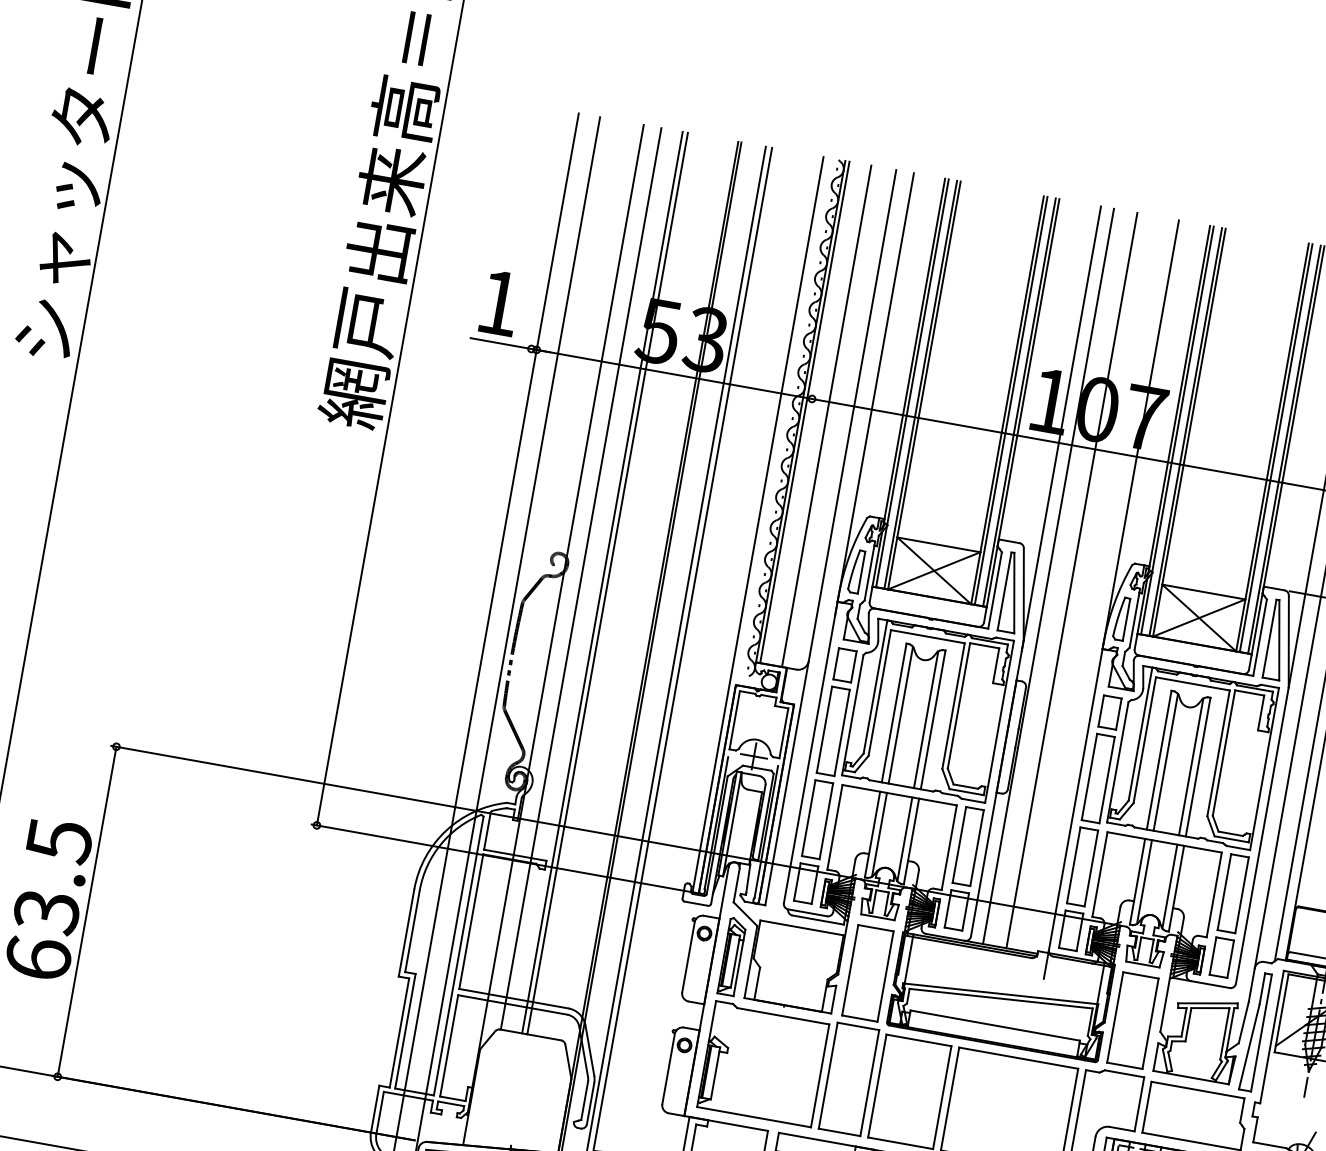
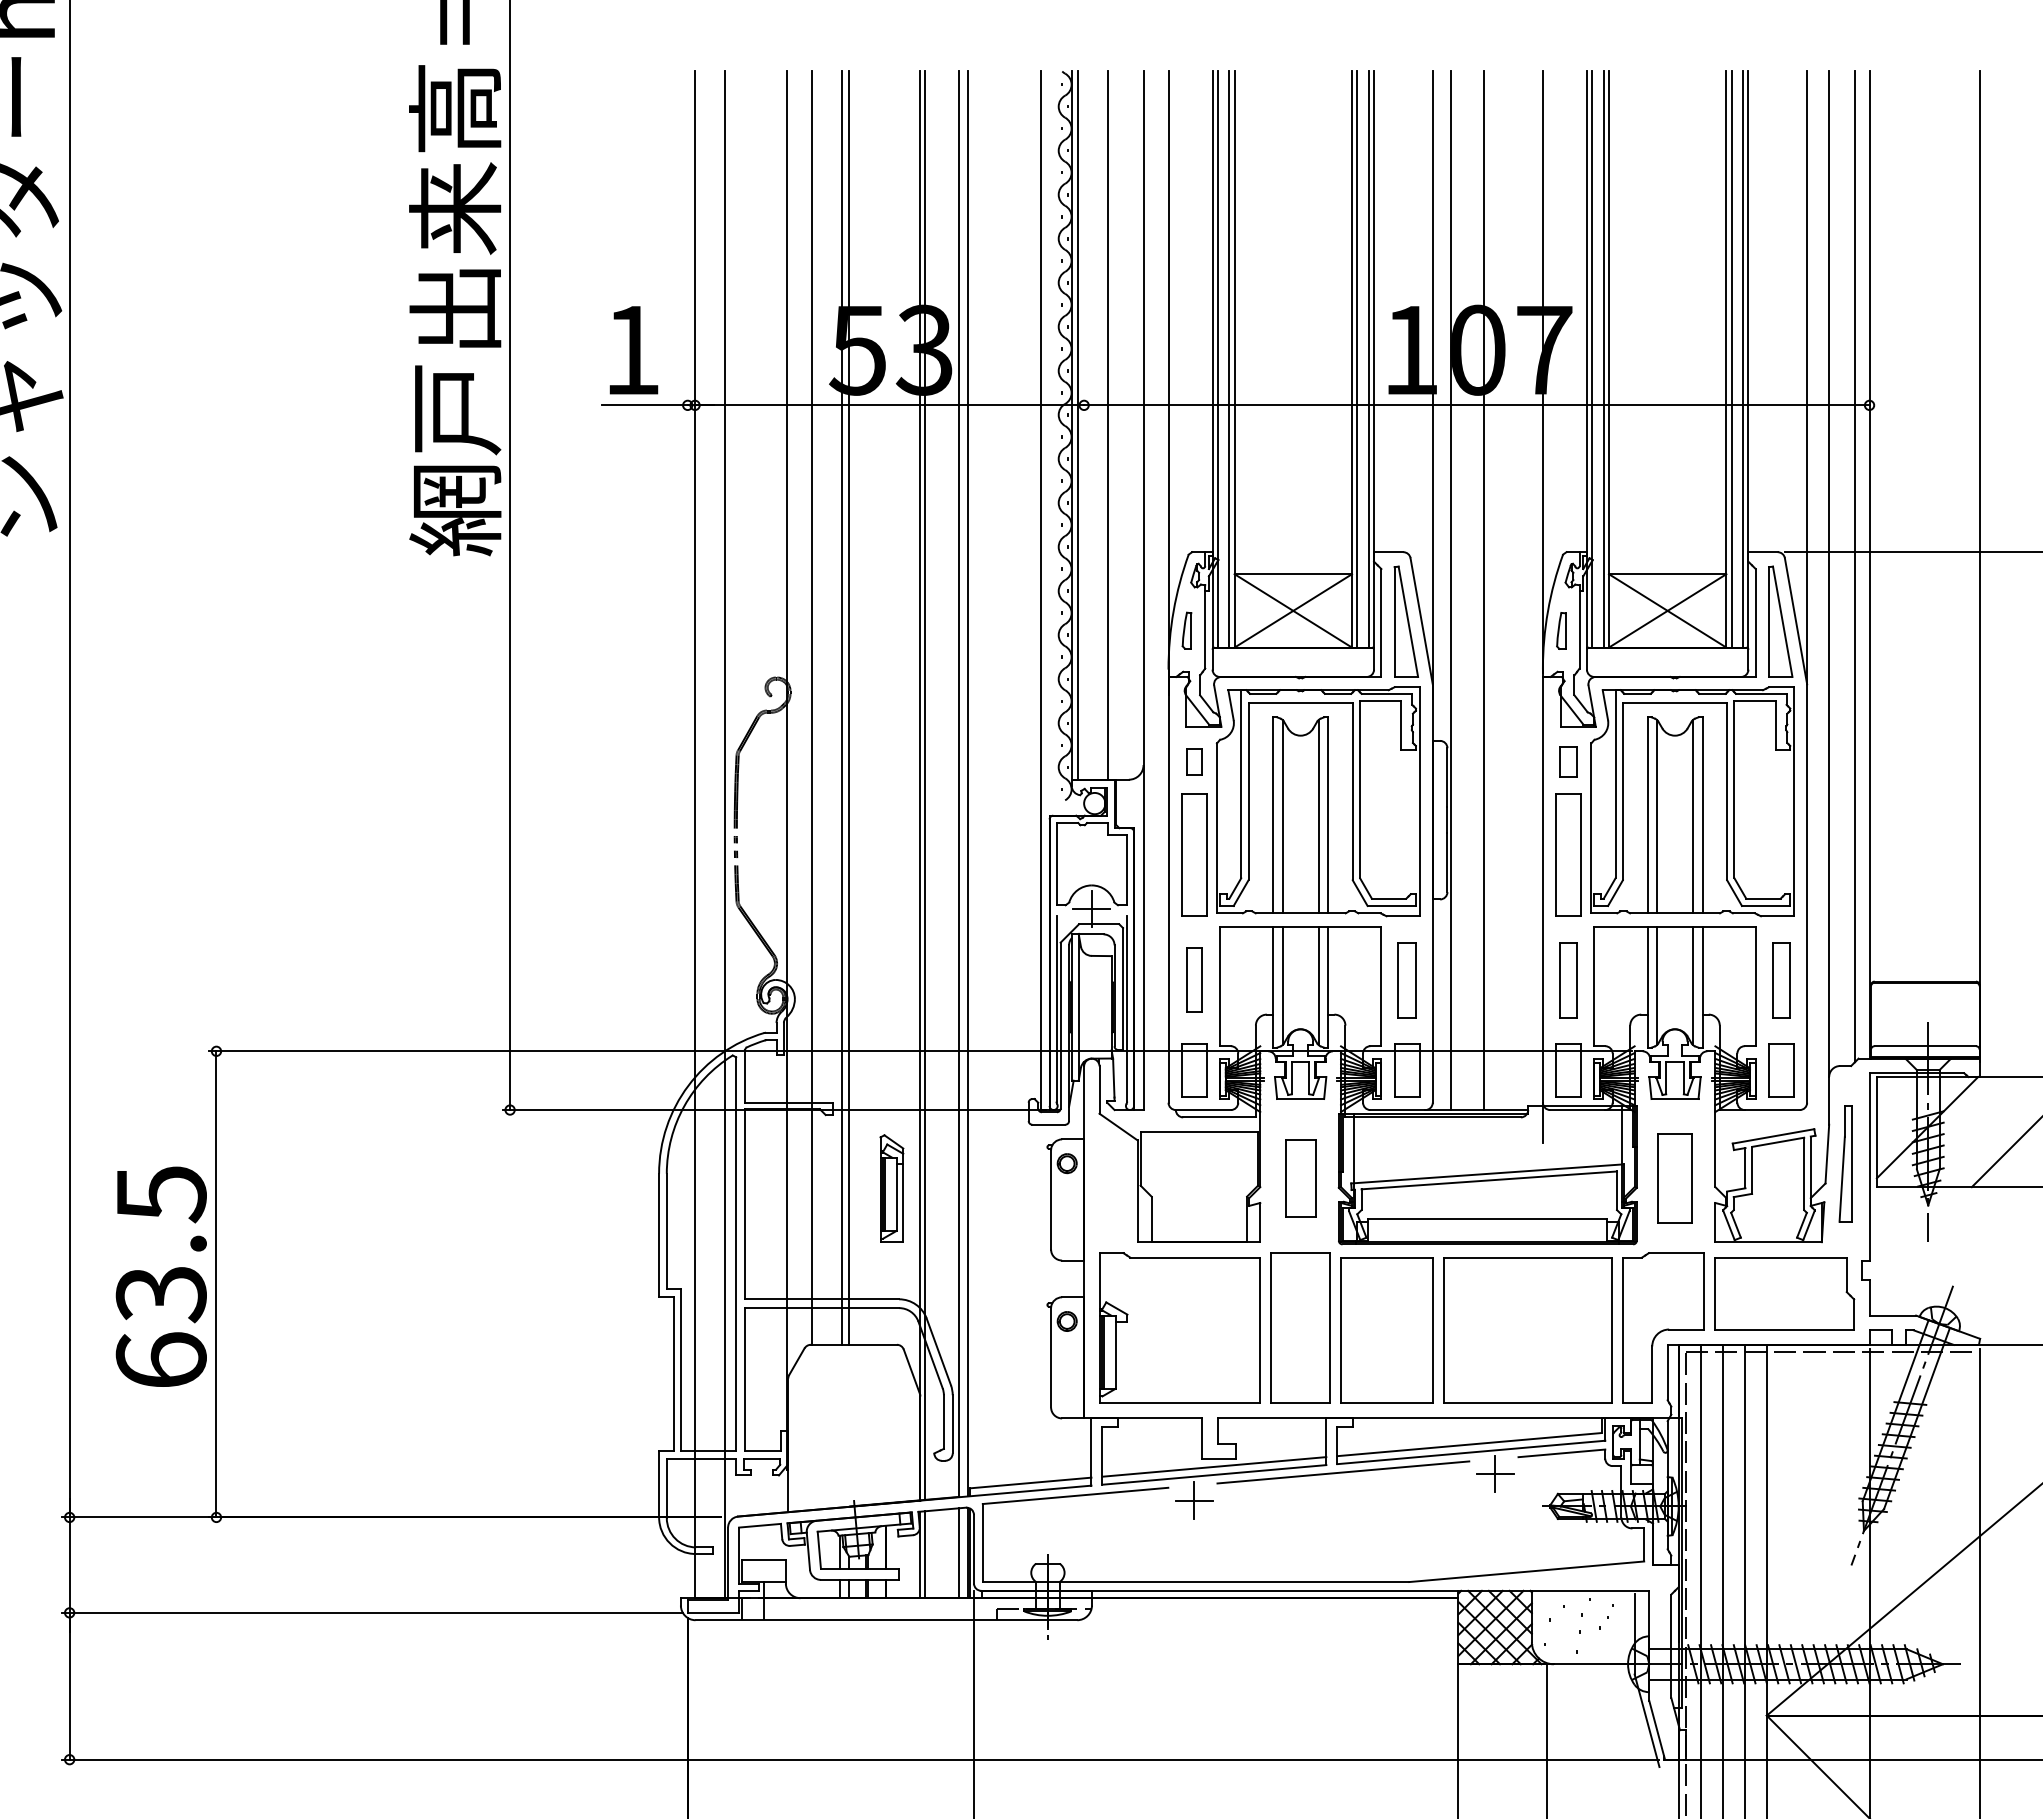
part: (856, 571) -> (1186, 630), size x0.6
part: (1121, 618) -> (1561, 630), size x0.6
part: (845, 664) -> (1194, 761), size x0.6
part: (1110, 712) -> (1568, 761), size x0.7
part: (817, 820) -> (1194, 980), size x0.6
part: (968, 846) -> (1407, 980), size x0.7
part: (1082, 867) -> (1568, 980), size x0.7
part: (1233, 894) -> (1781, 980), size x0.7
part: (732, 956) -> (891, 1188), moved
part: (867, 972) -> (1300, 1177), size x0.6
part: (1132, 1019) -> (1674, 1177), size x0.7
part: (1255, 1031) -> (1845, 1163), size x0.7

